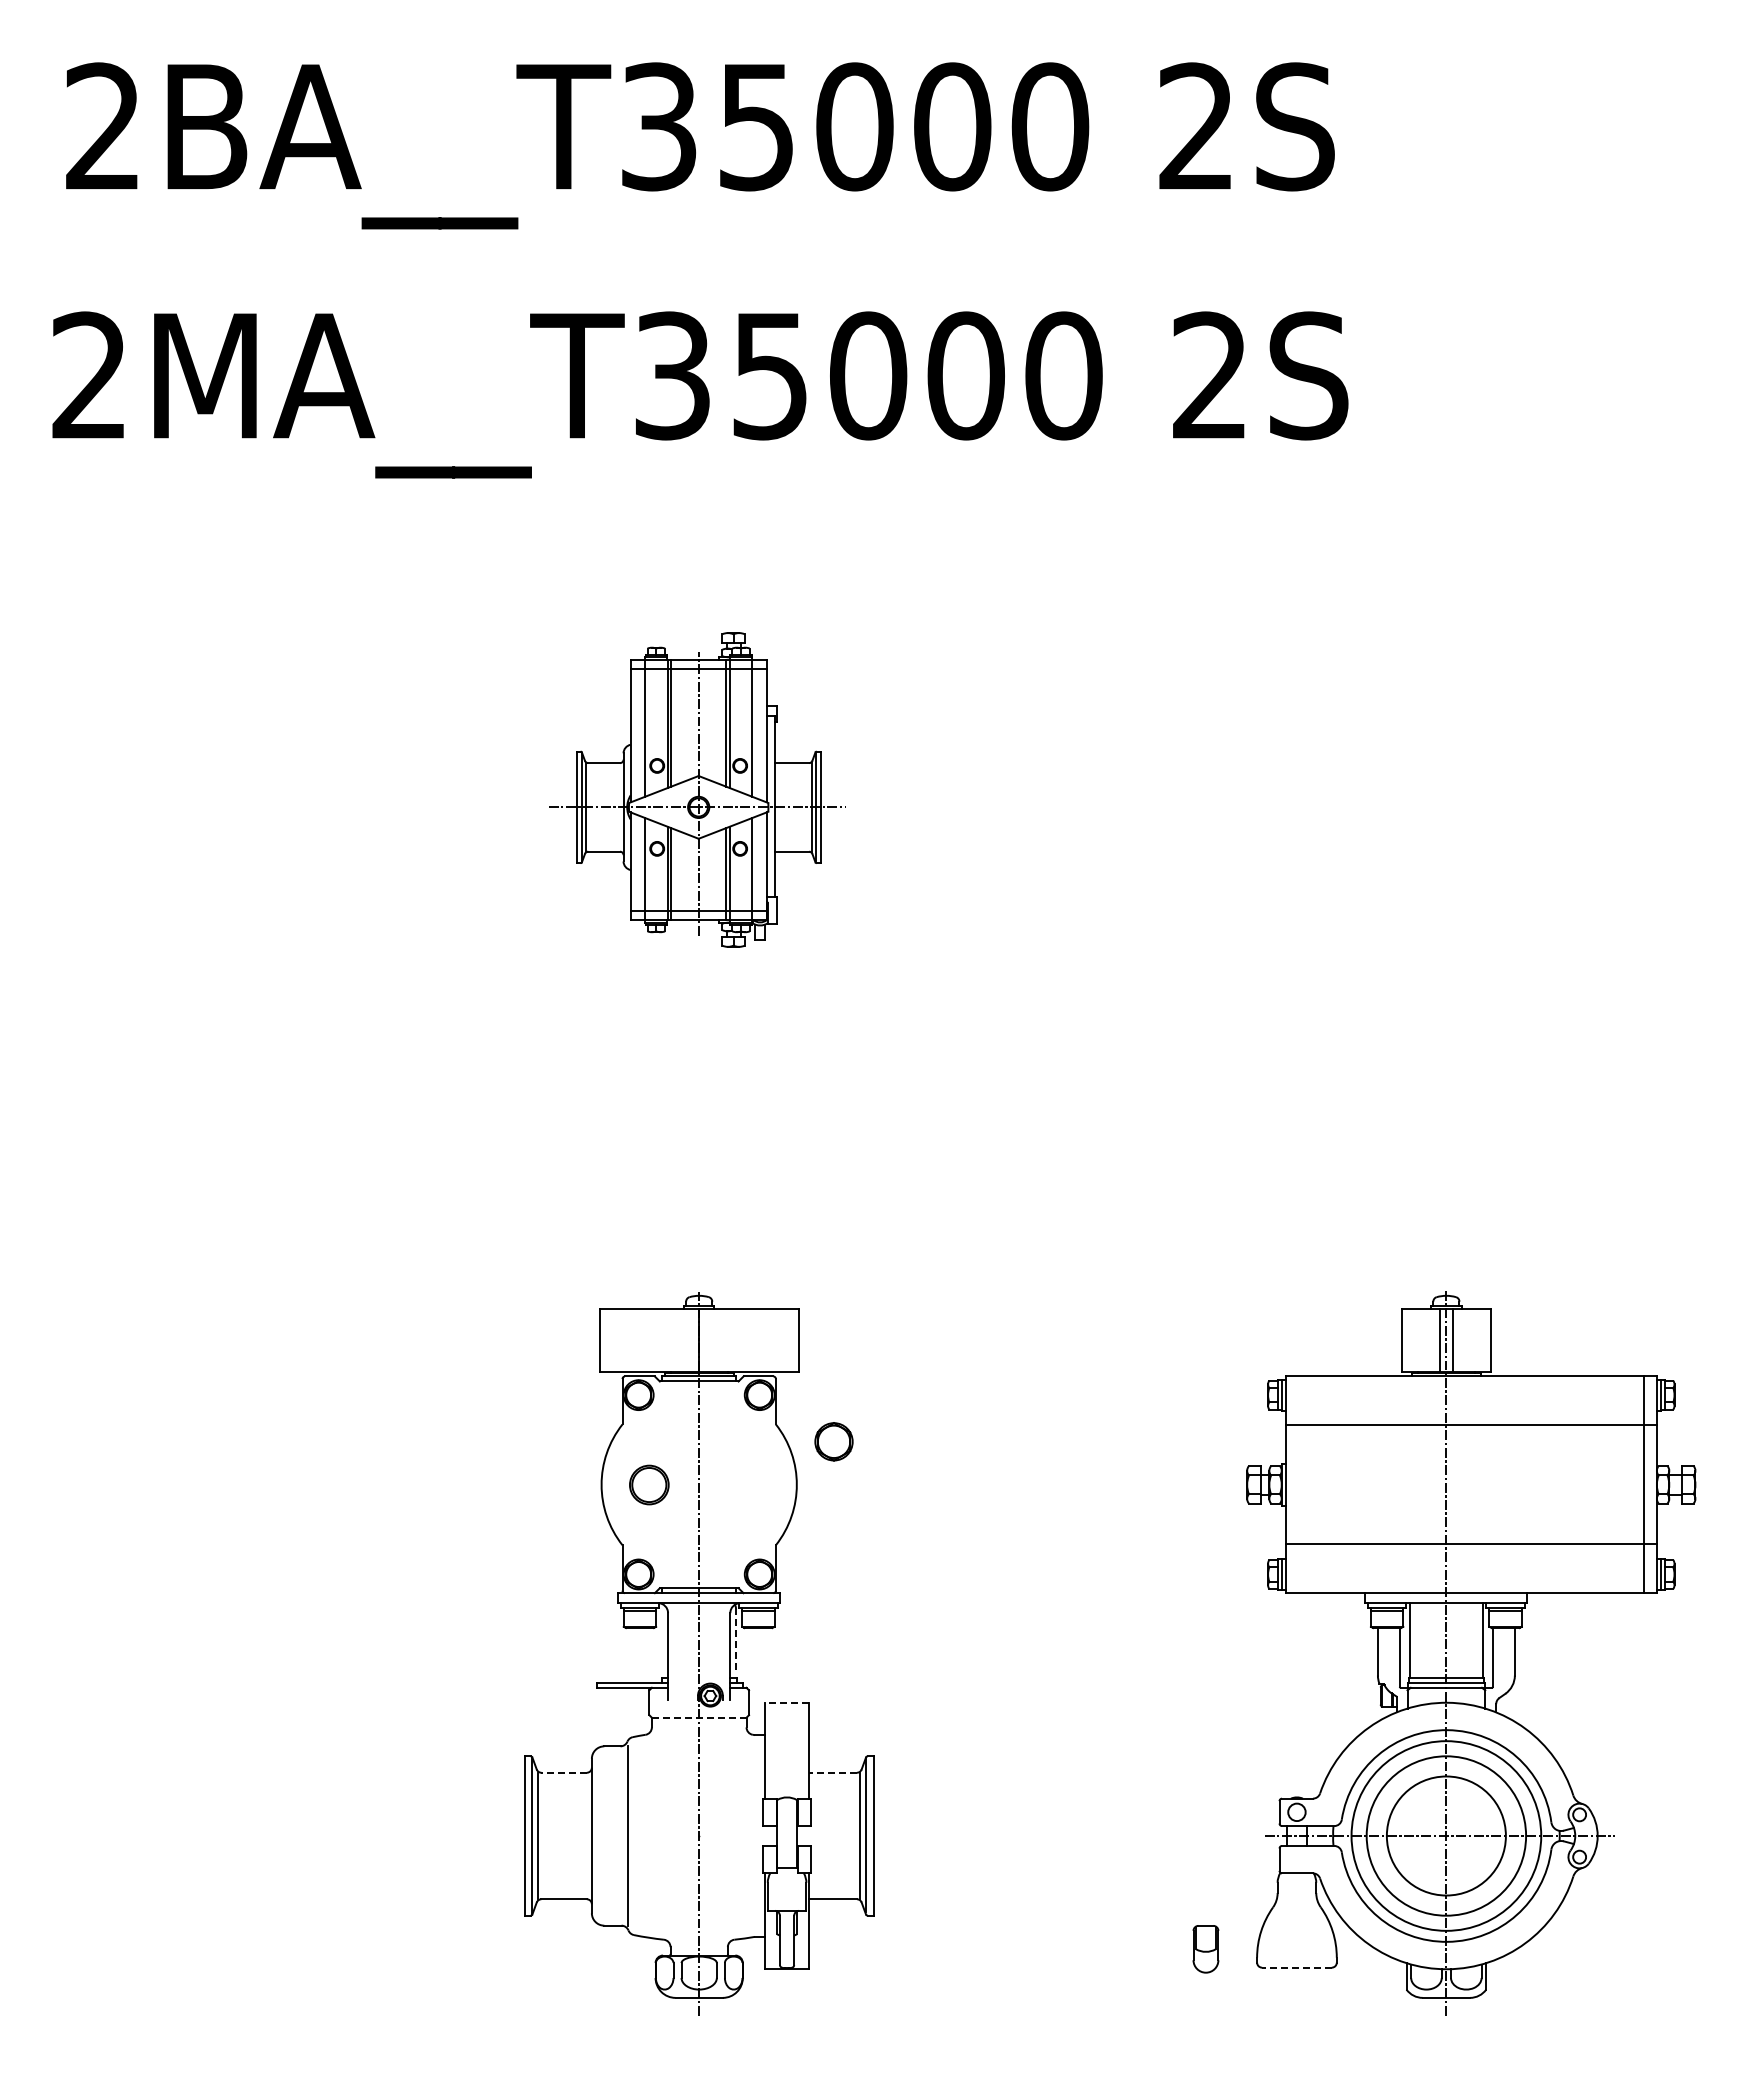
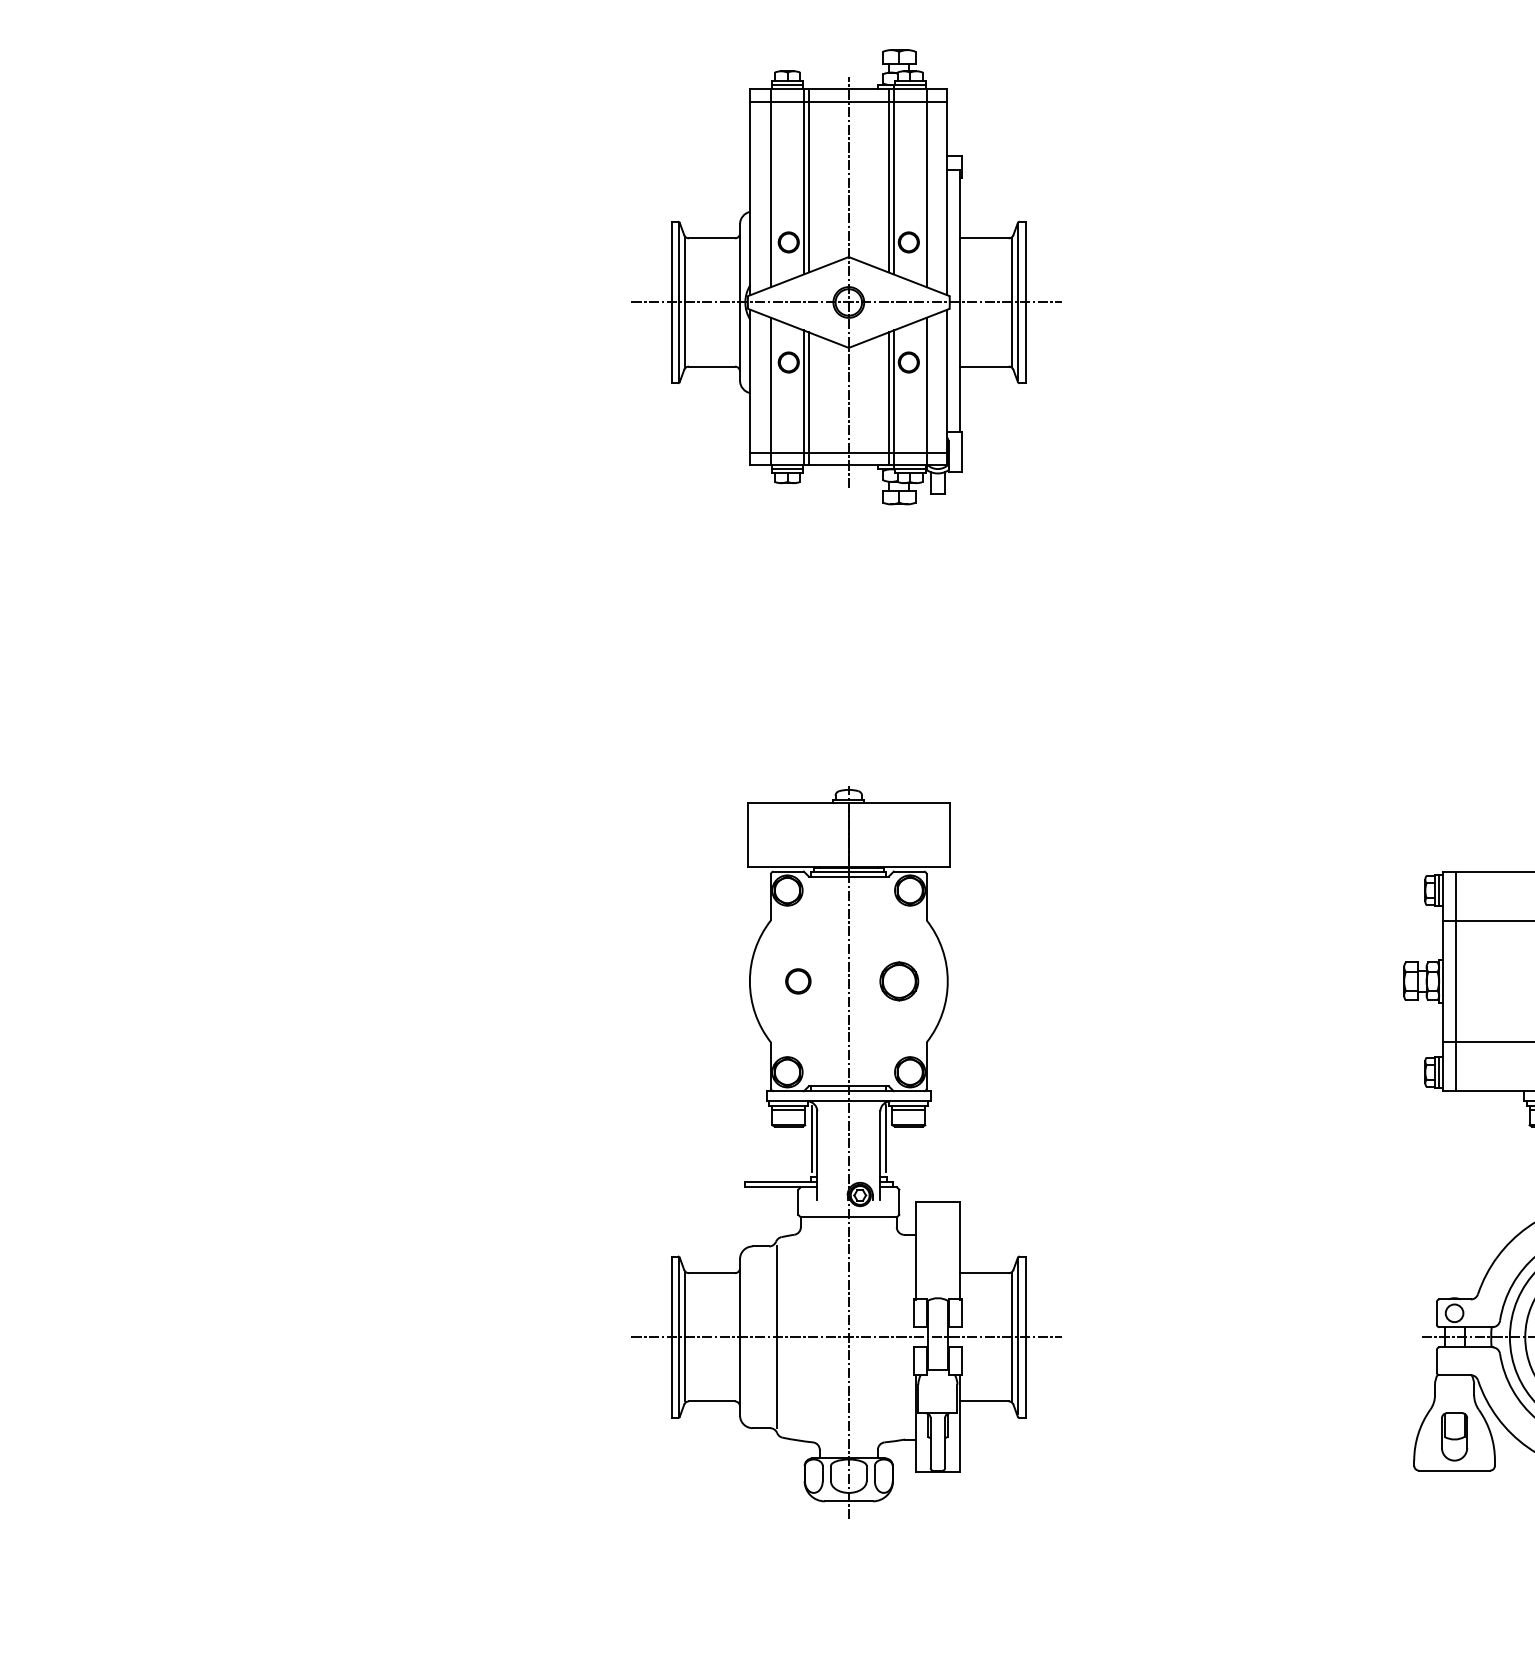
part: (697, 789) -> (847, 276), size x1.43
part: (833, 1441) -> (898, 981), moved
part: (649, 1484) -> (798, 981), size x0.62
line: (1298, 1484) -> (1456, 981), added
line: (662, 1640) -> (811, 1139), added
line: (735, 1641) -> (885, 1140), dashed -> solid
line: (787, 1702) -> (938, 1202), dashed -> solid
line: (698, 1717) -> (848, 1217), dashed -> solid
line: (564, 1772) -> (712, 1272), dashed -> solid
line: (832, 1772) -> (983, 1272), dashed -> solid
line: (696, 1836) -> (846, 1337), added
part: (1205, 1949) -> (1454, 1437), moved
line: (1296, 1967) -> (1454, 1470), dashed -> solid

